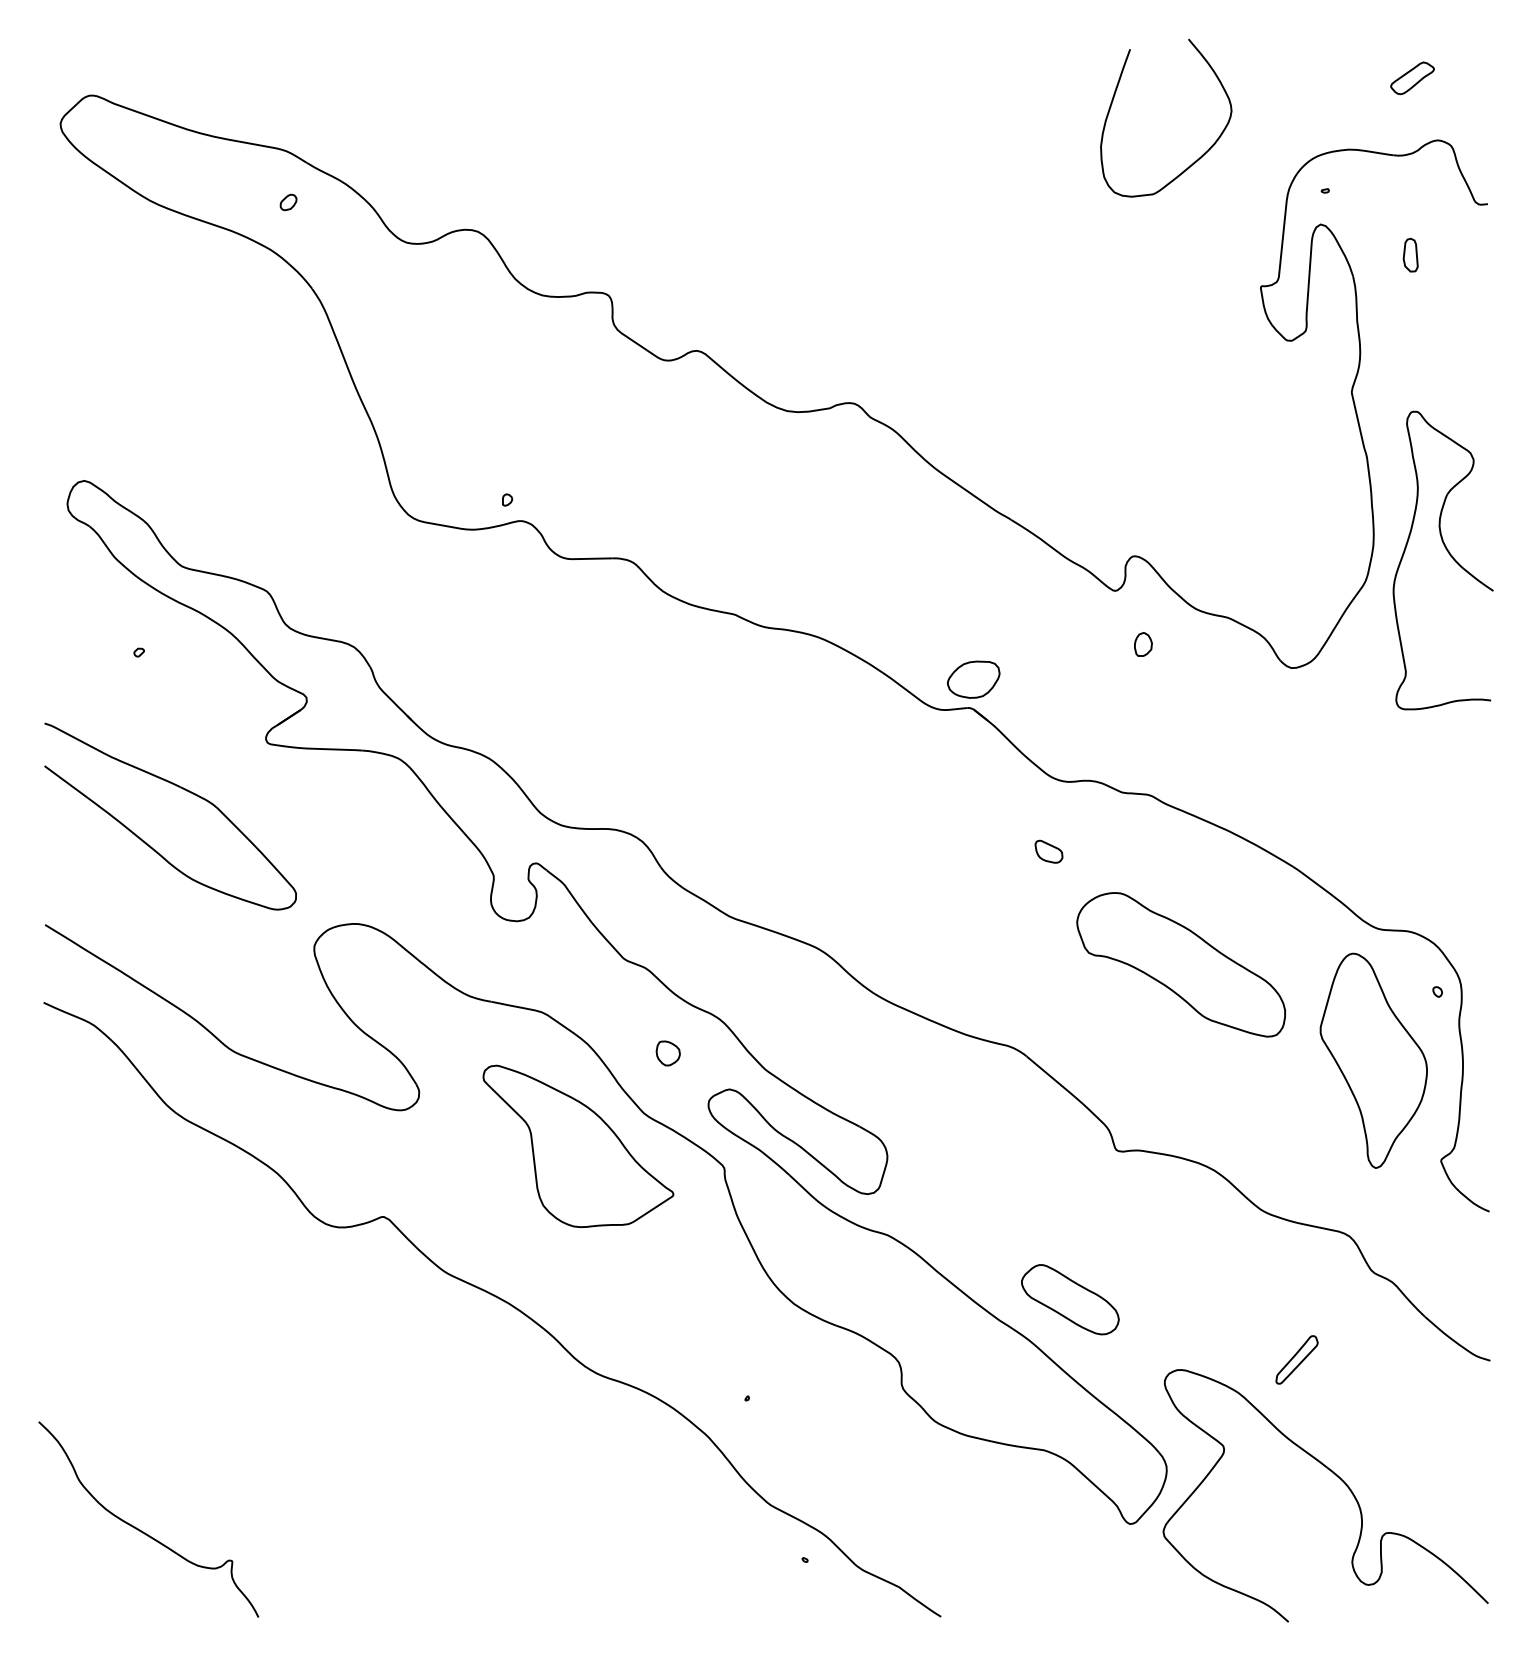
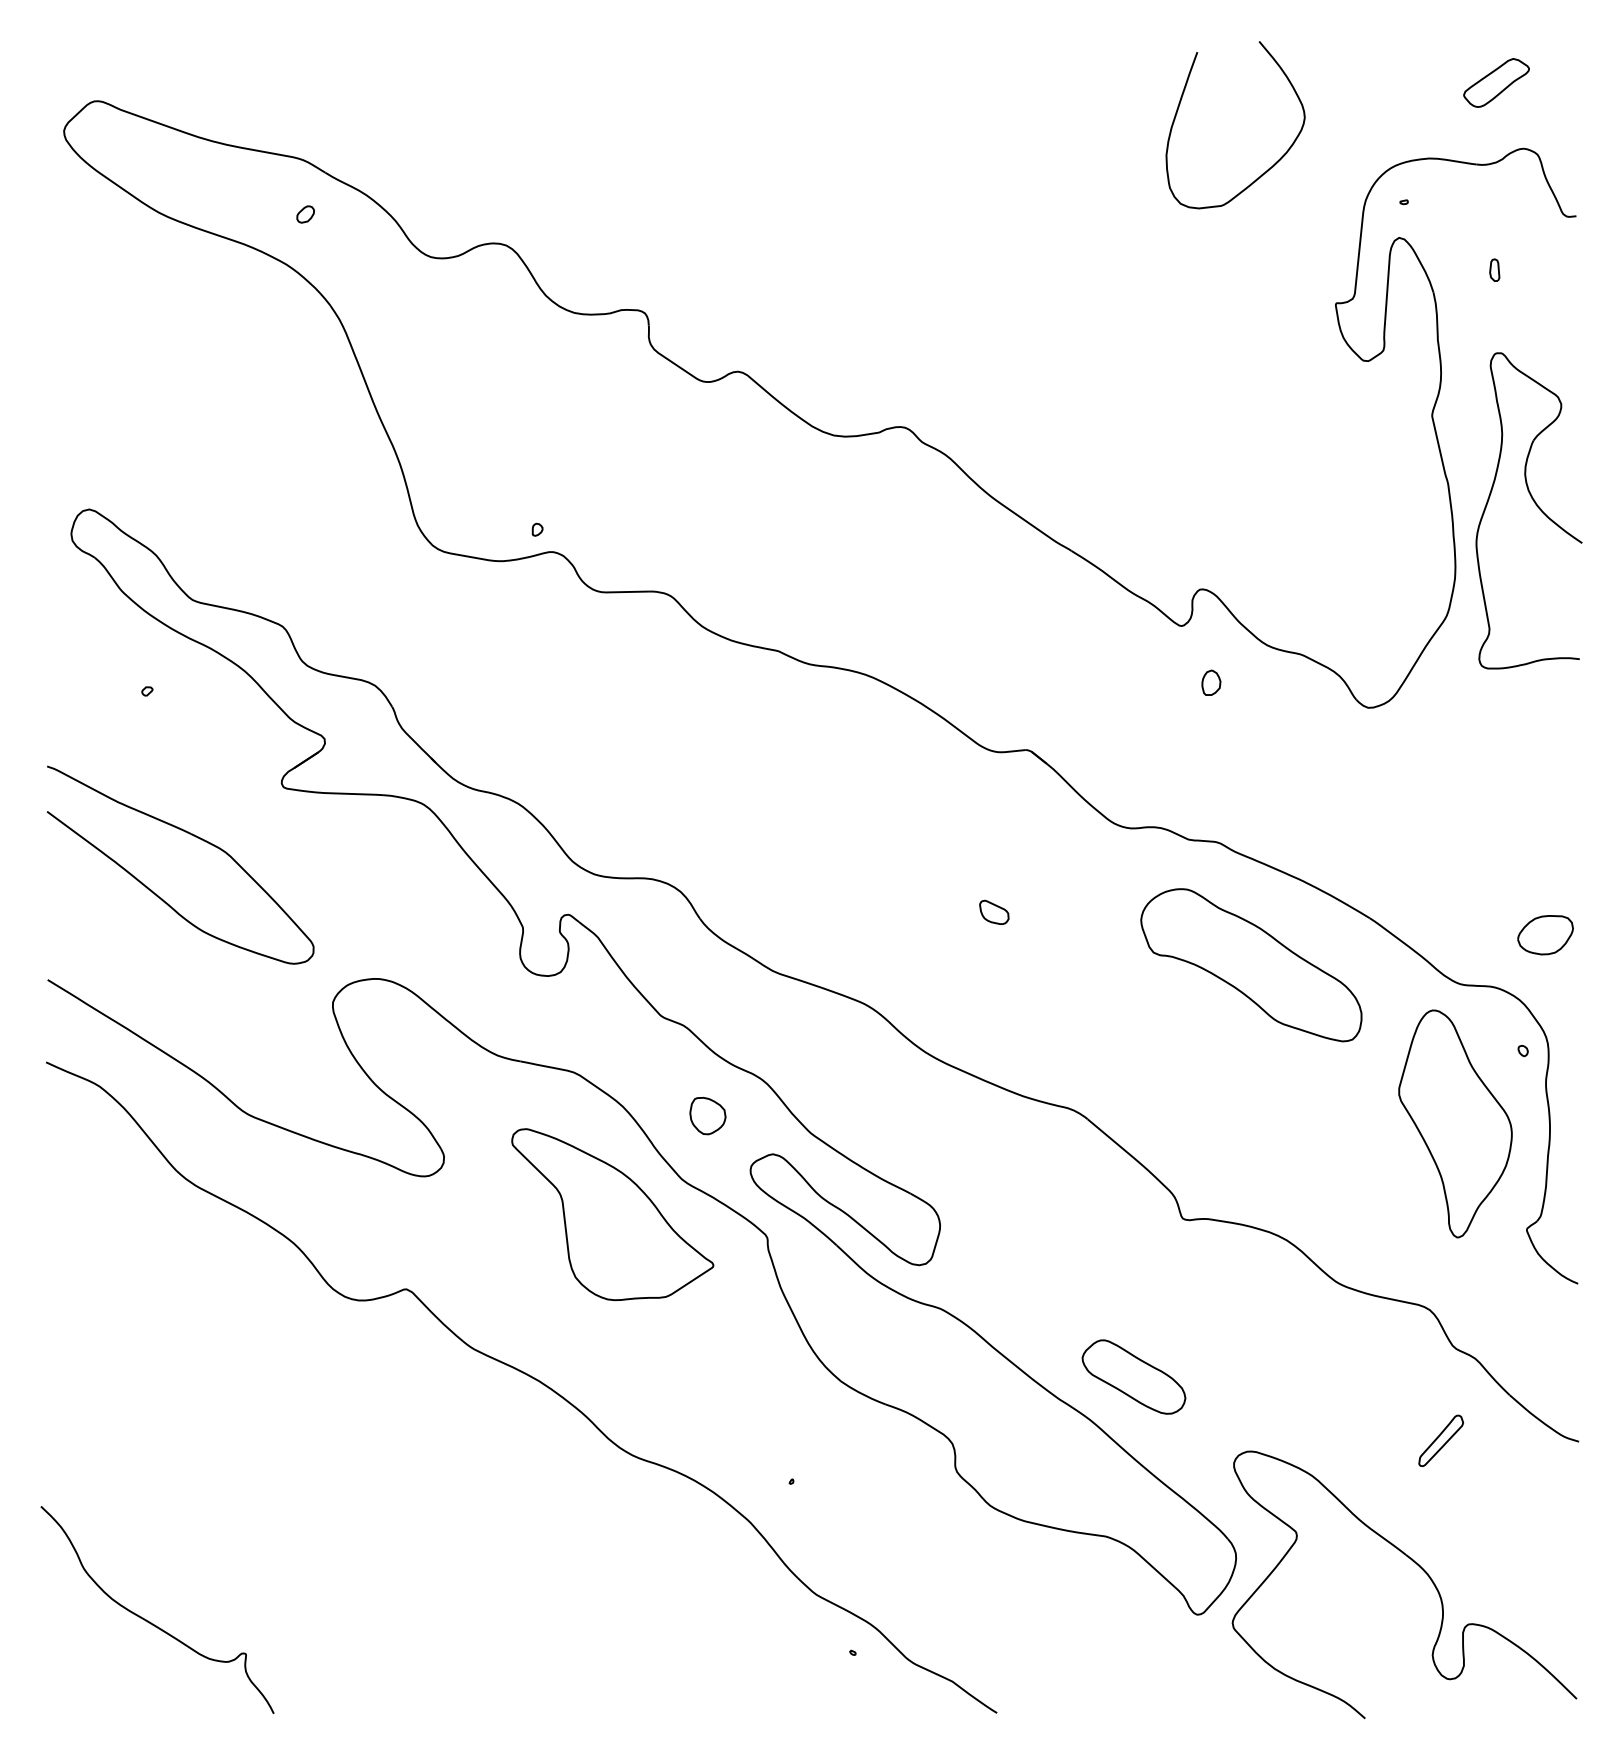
part: (1412, 77) -> (1496, 82), size x1.43
part: (1410, 254) -> (1494, 269), size x0.62
part: (1450, 556) -> (1536, 506), moved
part: (973, 680) -> (1545, 935), moved
part: (1049, 850) -> (994, 911), moved
part: (1181, 965) -> (1251, 965), moved
part: (667, 1053) -> (707, 1116), size x1.43
part: (1297, 1359) -> (1441, 1440), moved

